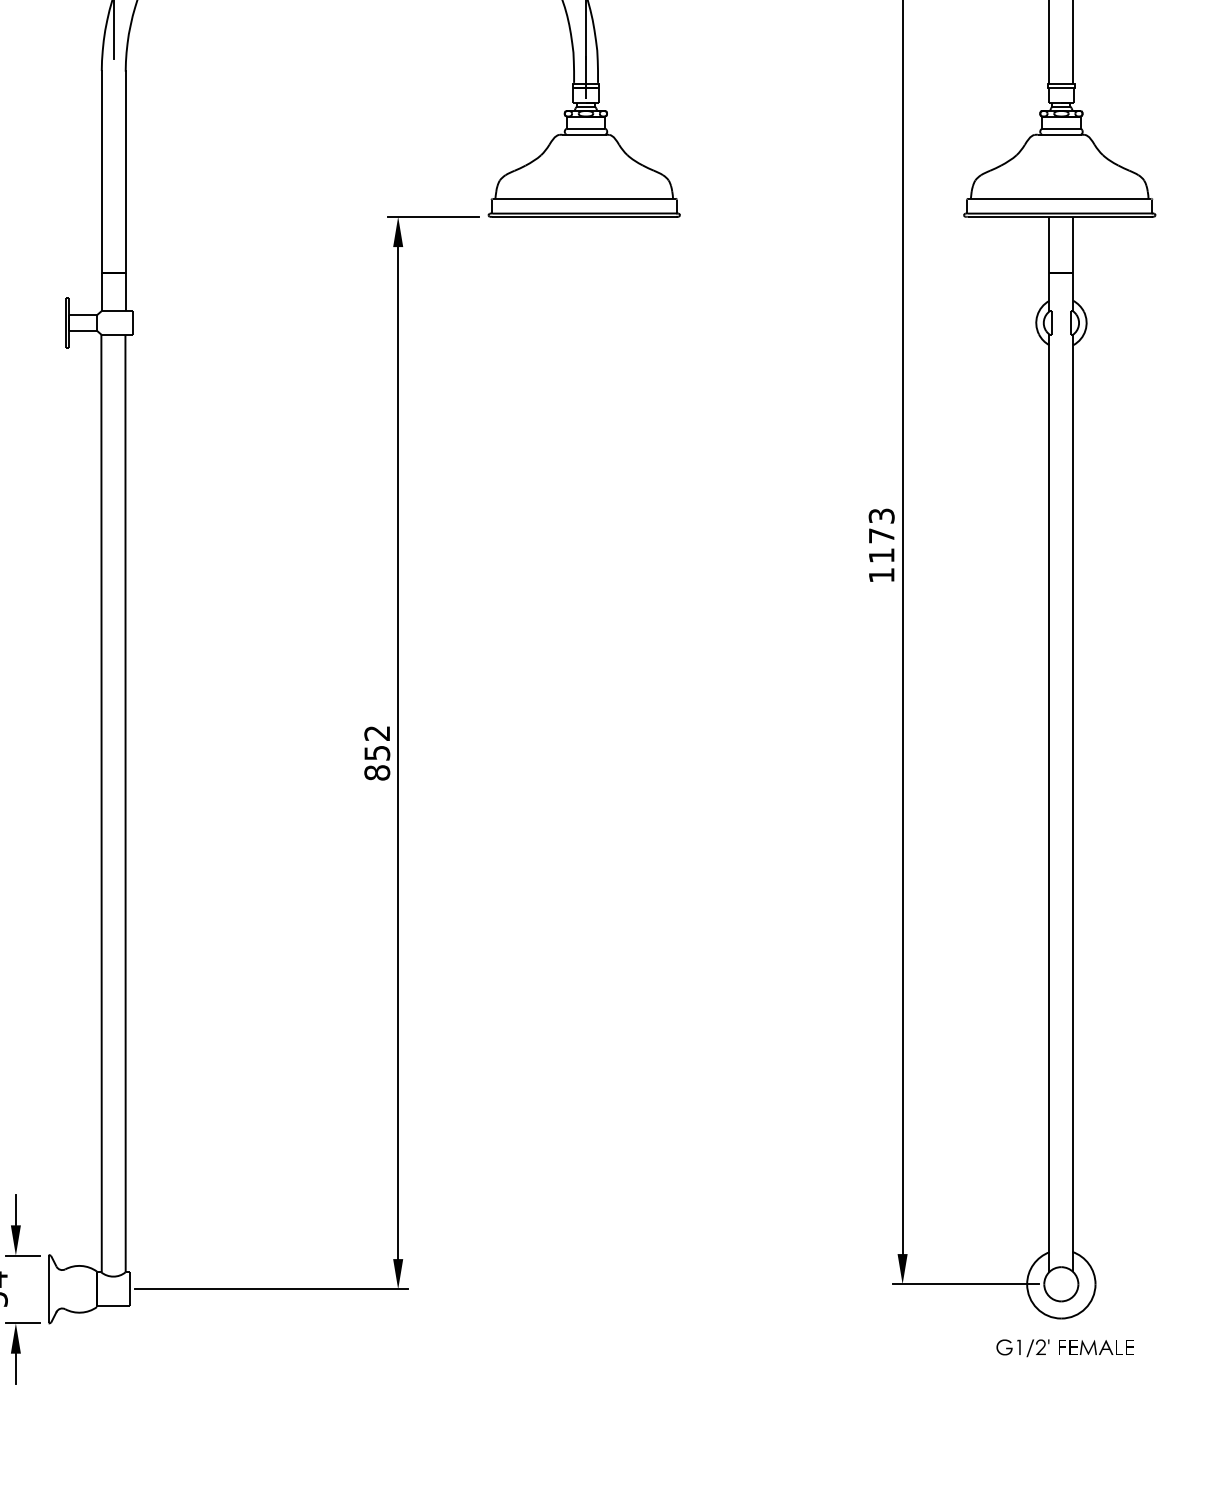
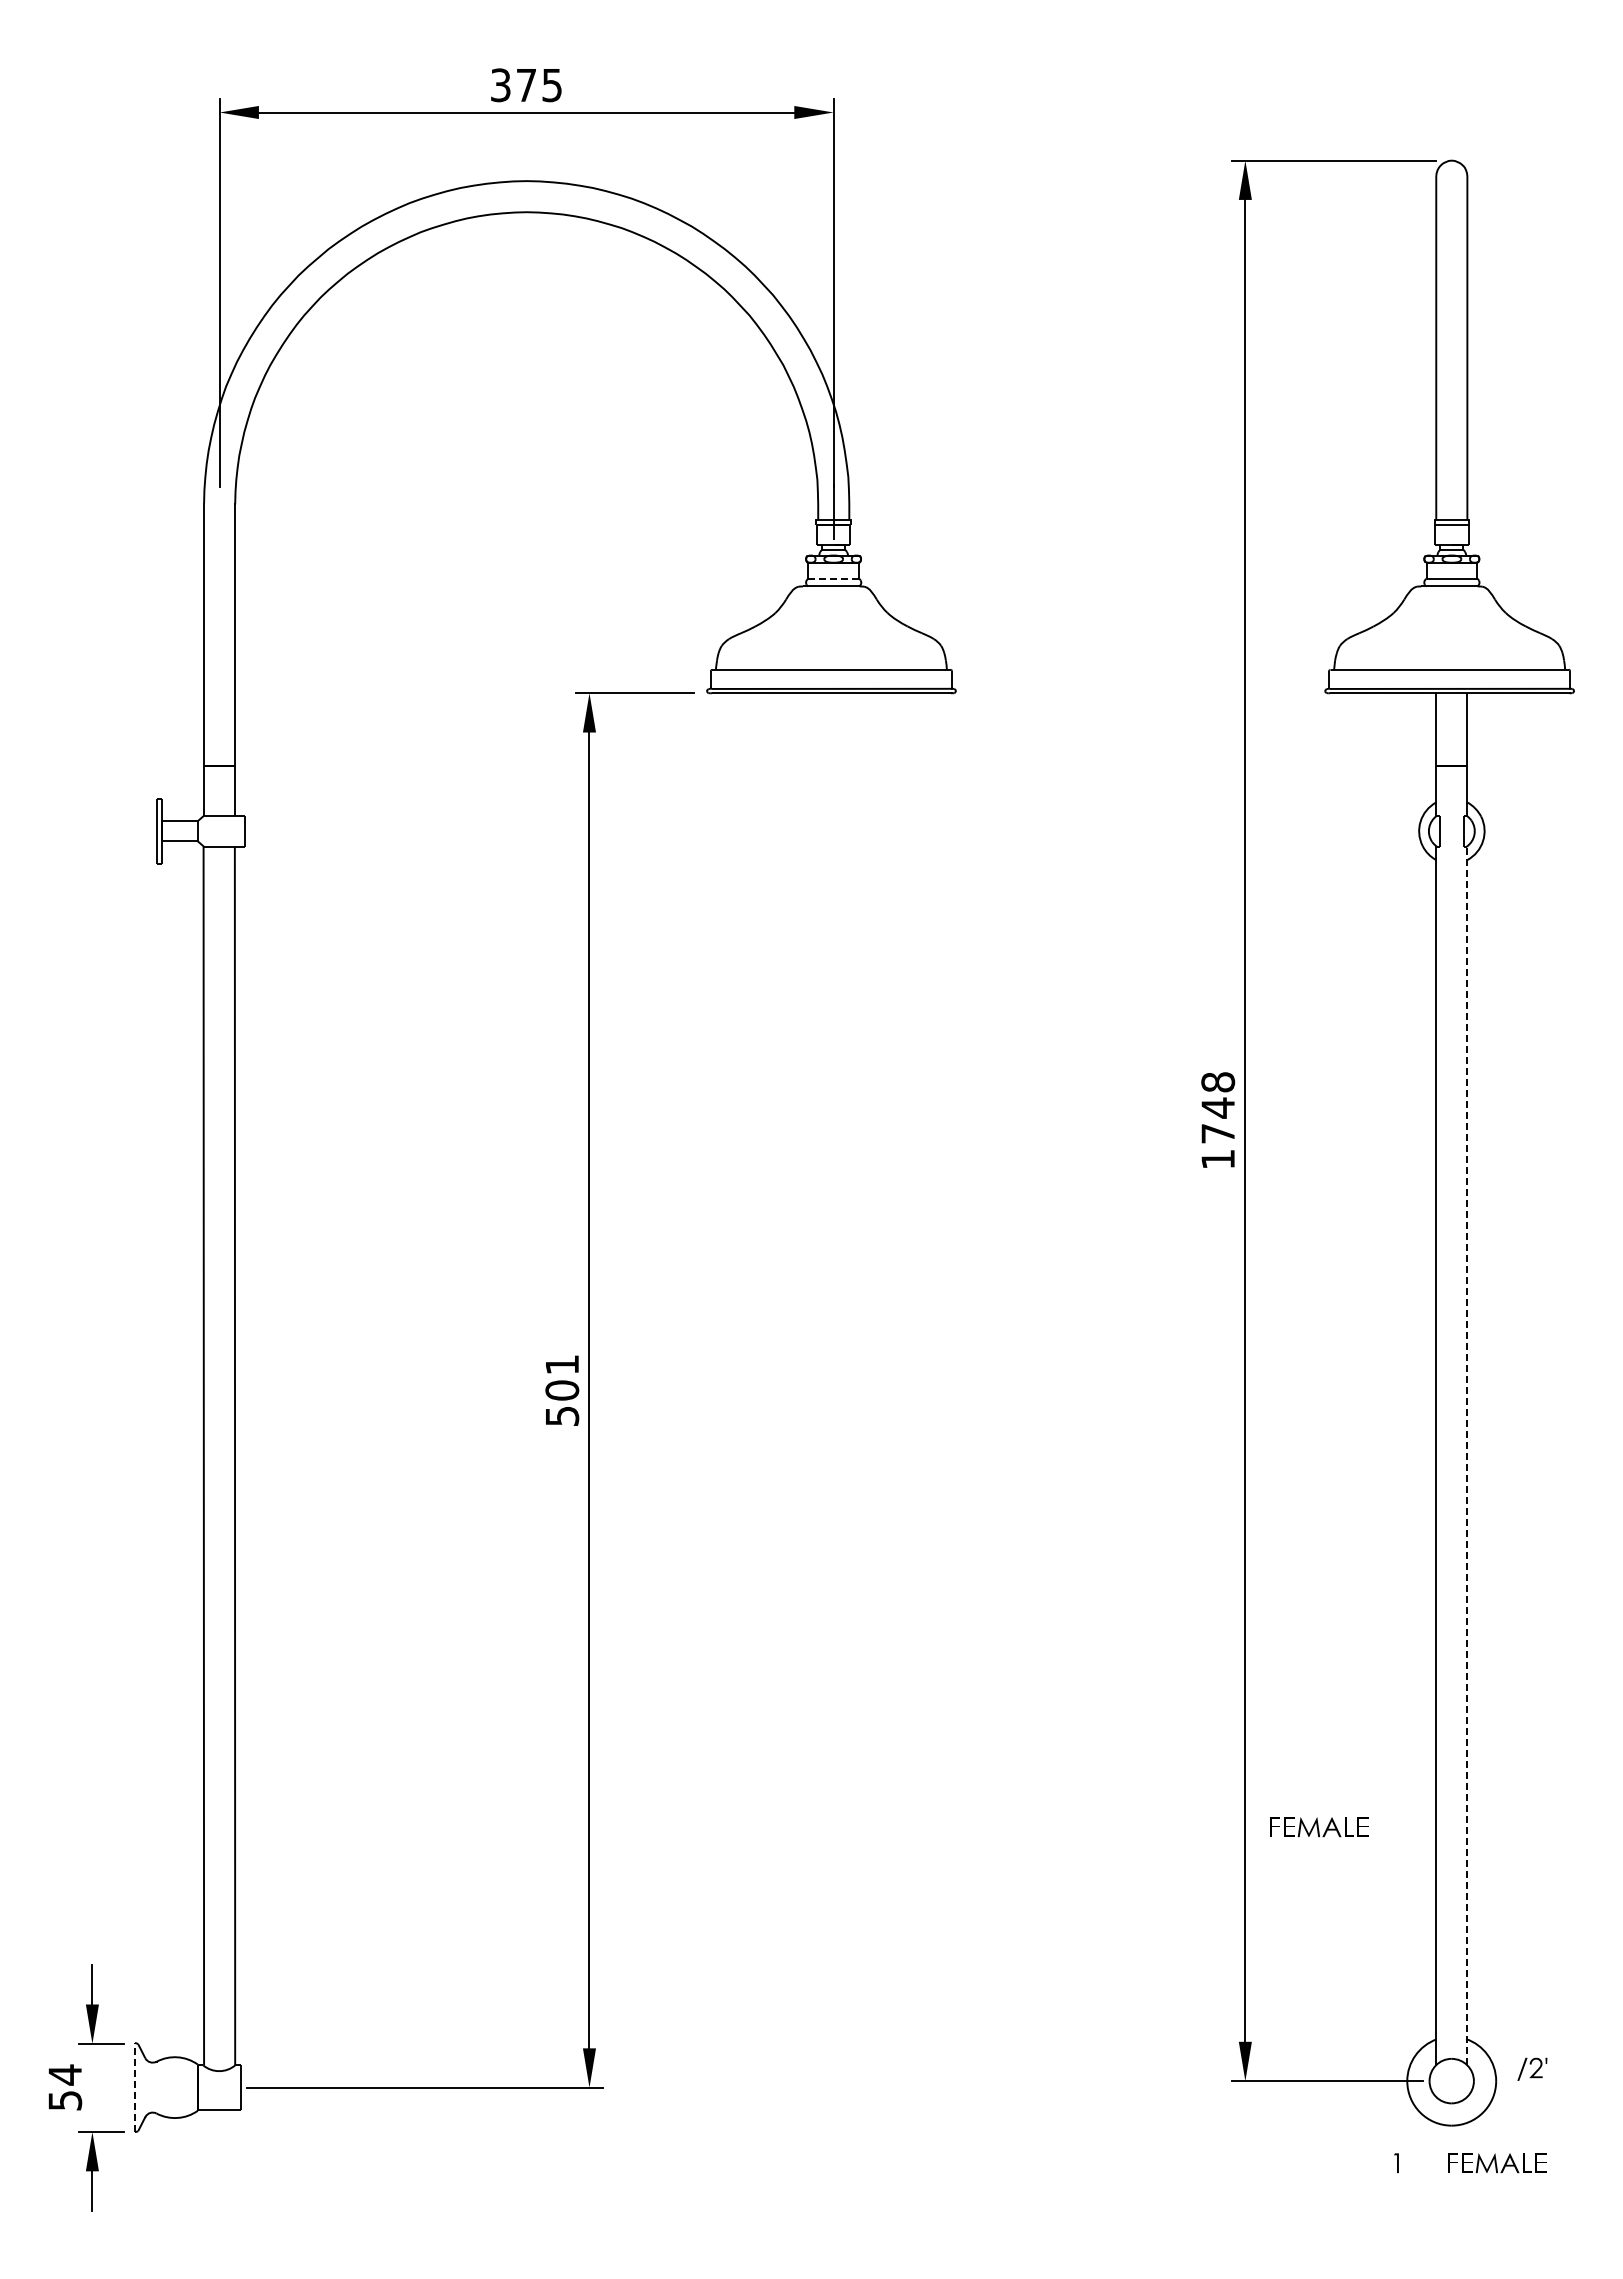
line: (585, 128) -> (833, 578), solid -> dashed
text: (881, 535) -> (1218, 1107), 1173 -> 1748
text: (377, 753) -> (562, 1390), 852 -> 501
line: (1073, 803) -> (1467, 1455), solid -> dashed
part: (959, 1089) -> (1319, 1827), added
line: (48, 1289) -> (134, 2087), solid -> dashed
fill: (1004, 1346) -> (1377, 2162), removed
part: (1038, 1347) -> (1532, 2068), moved

